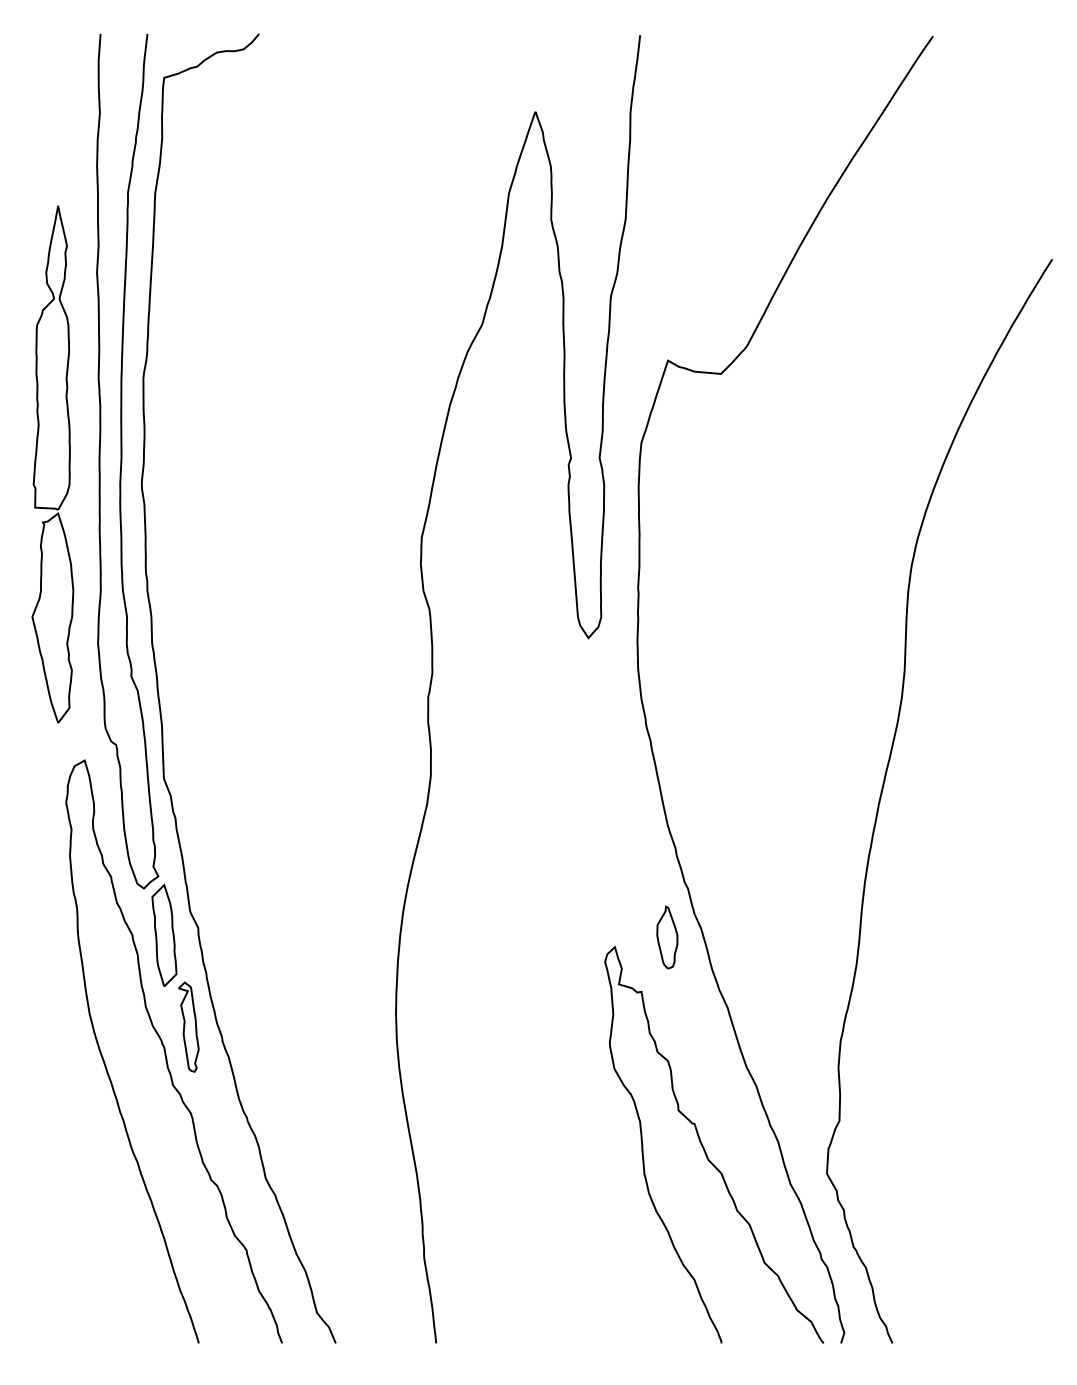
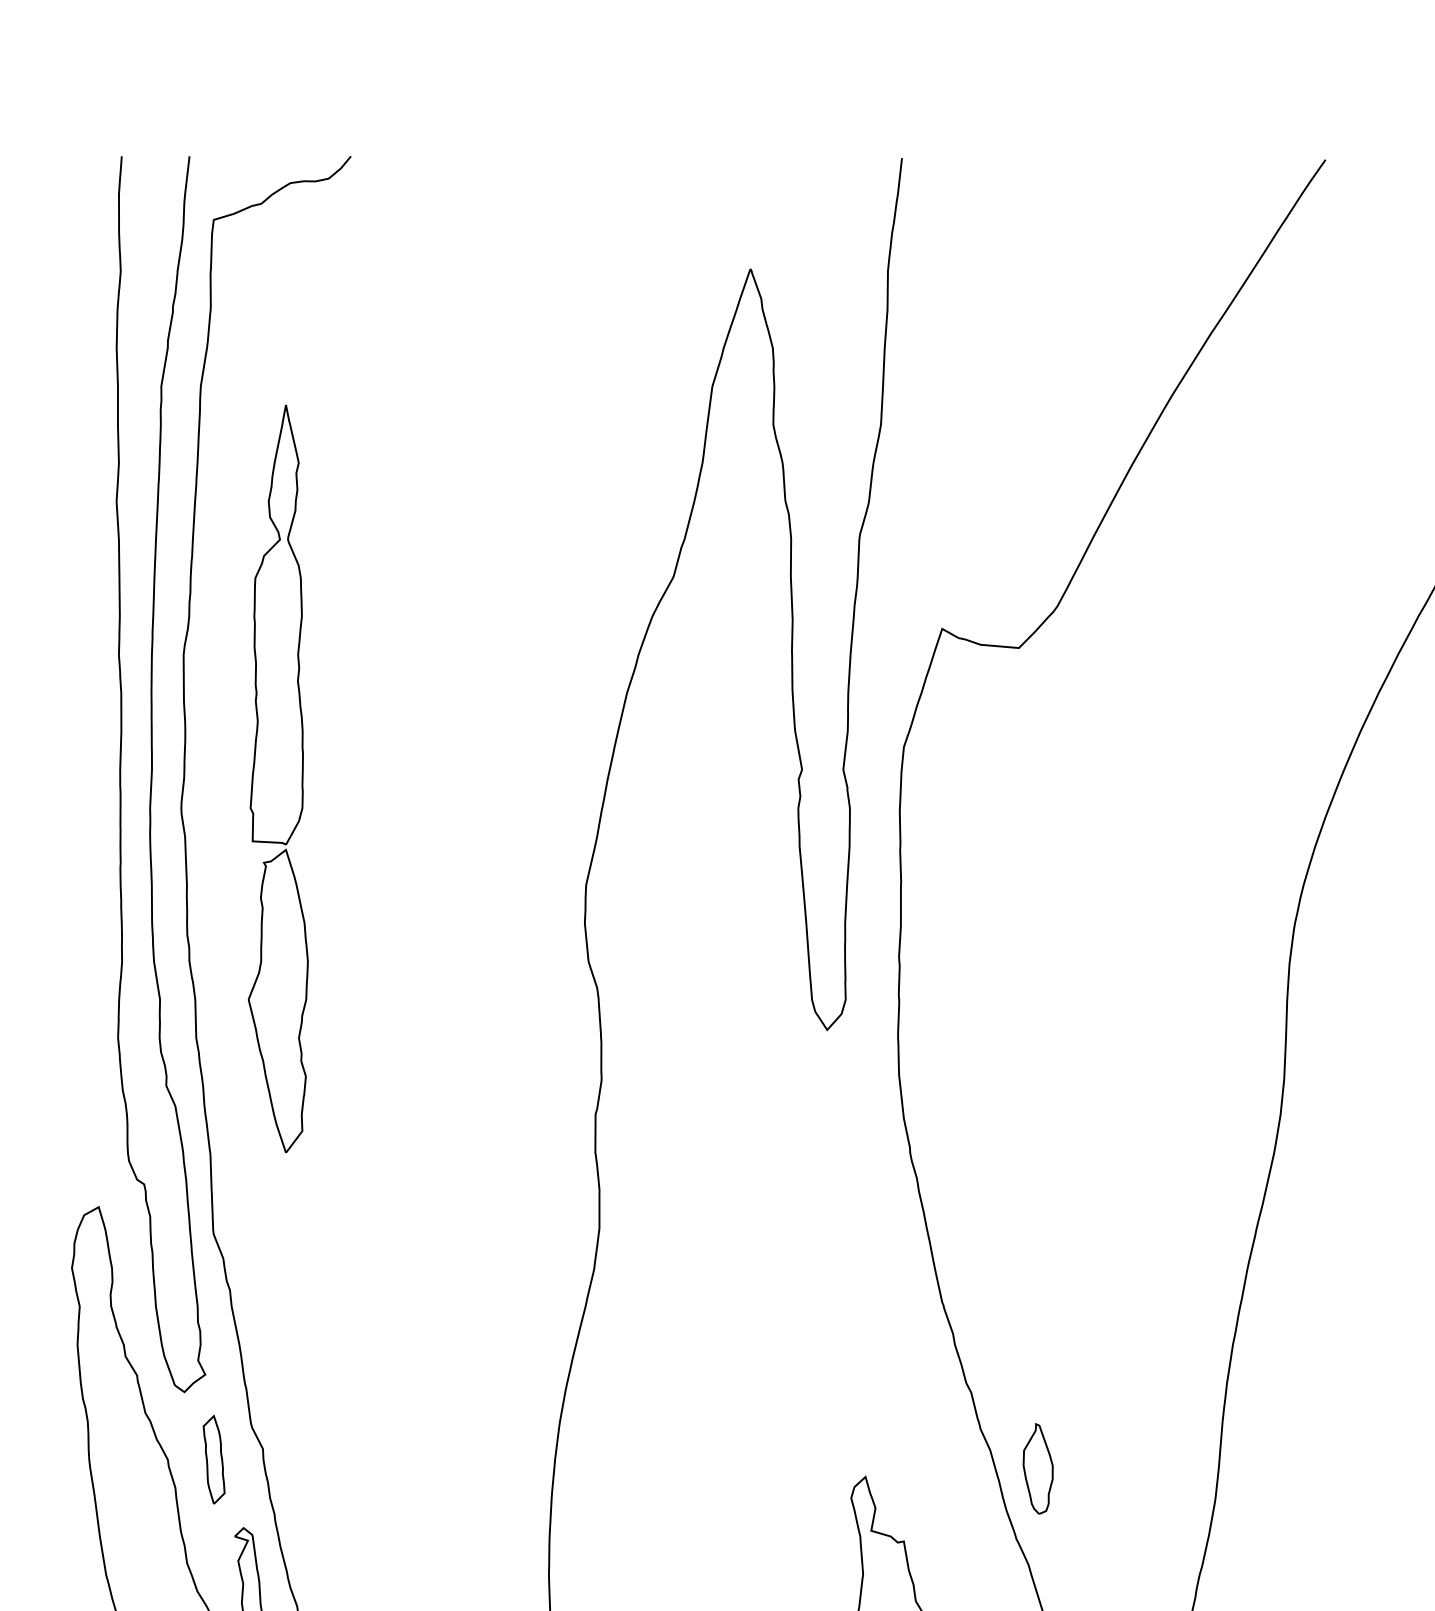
part: (52, 464) -> (277, 779), moved
part: (164, 934) -> (214, 1458), size x0.6
part: (667, 937) -> (1038, 1468), moved

